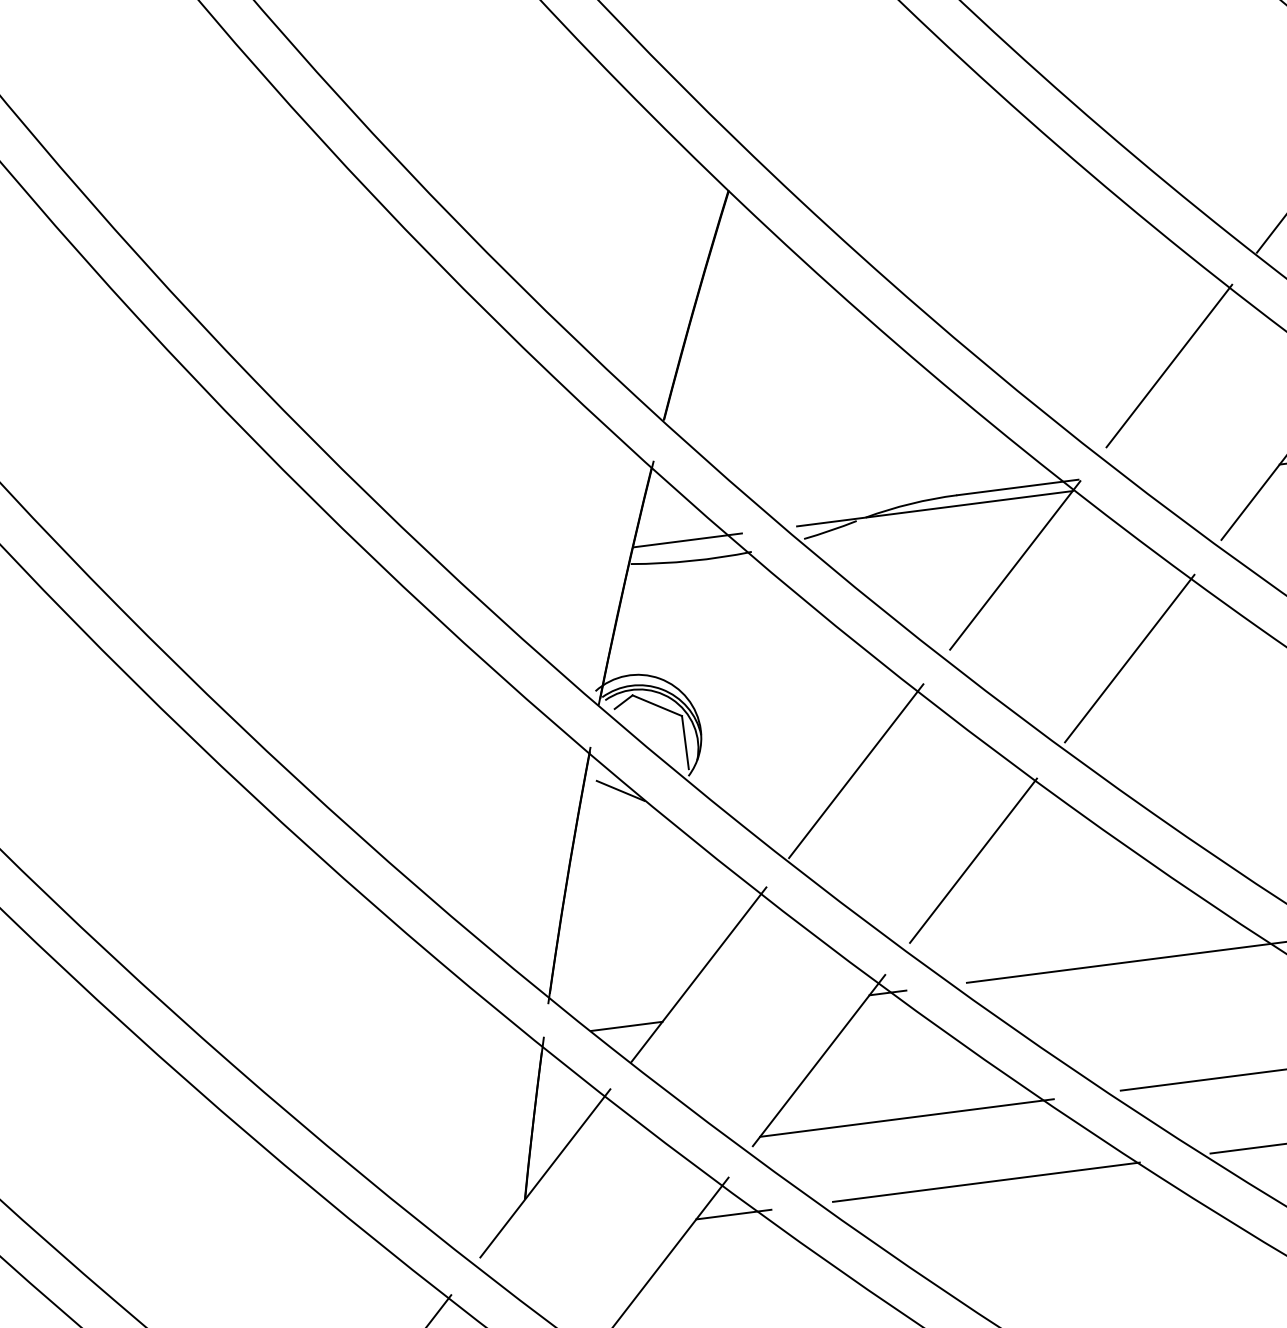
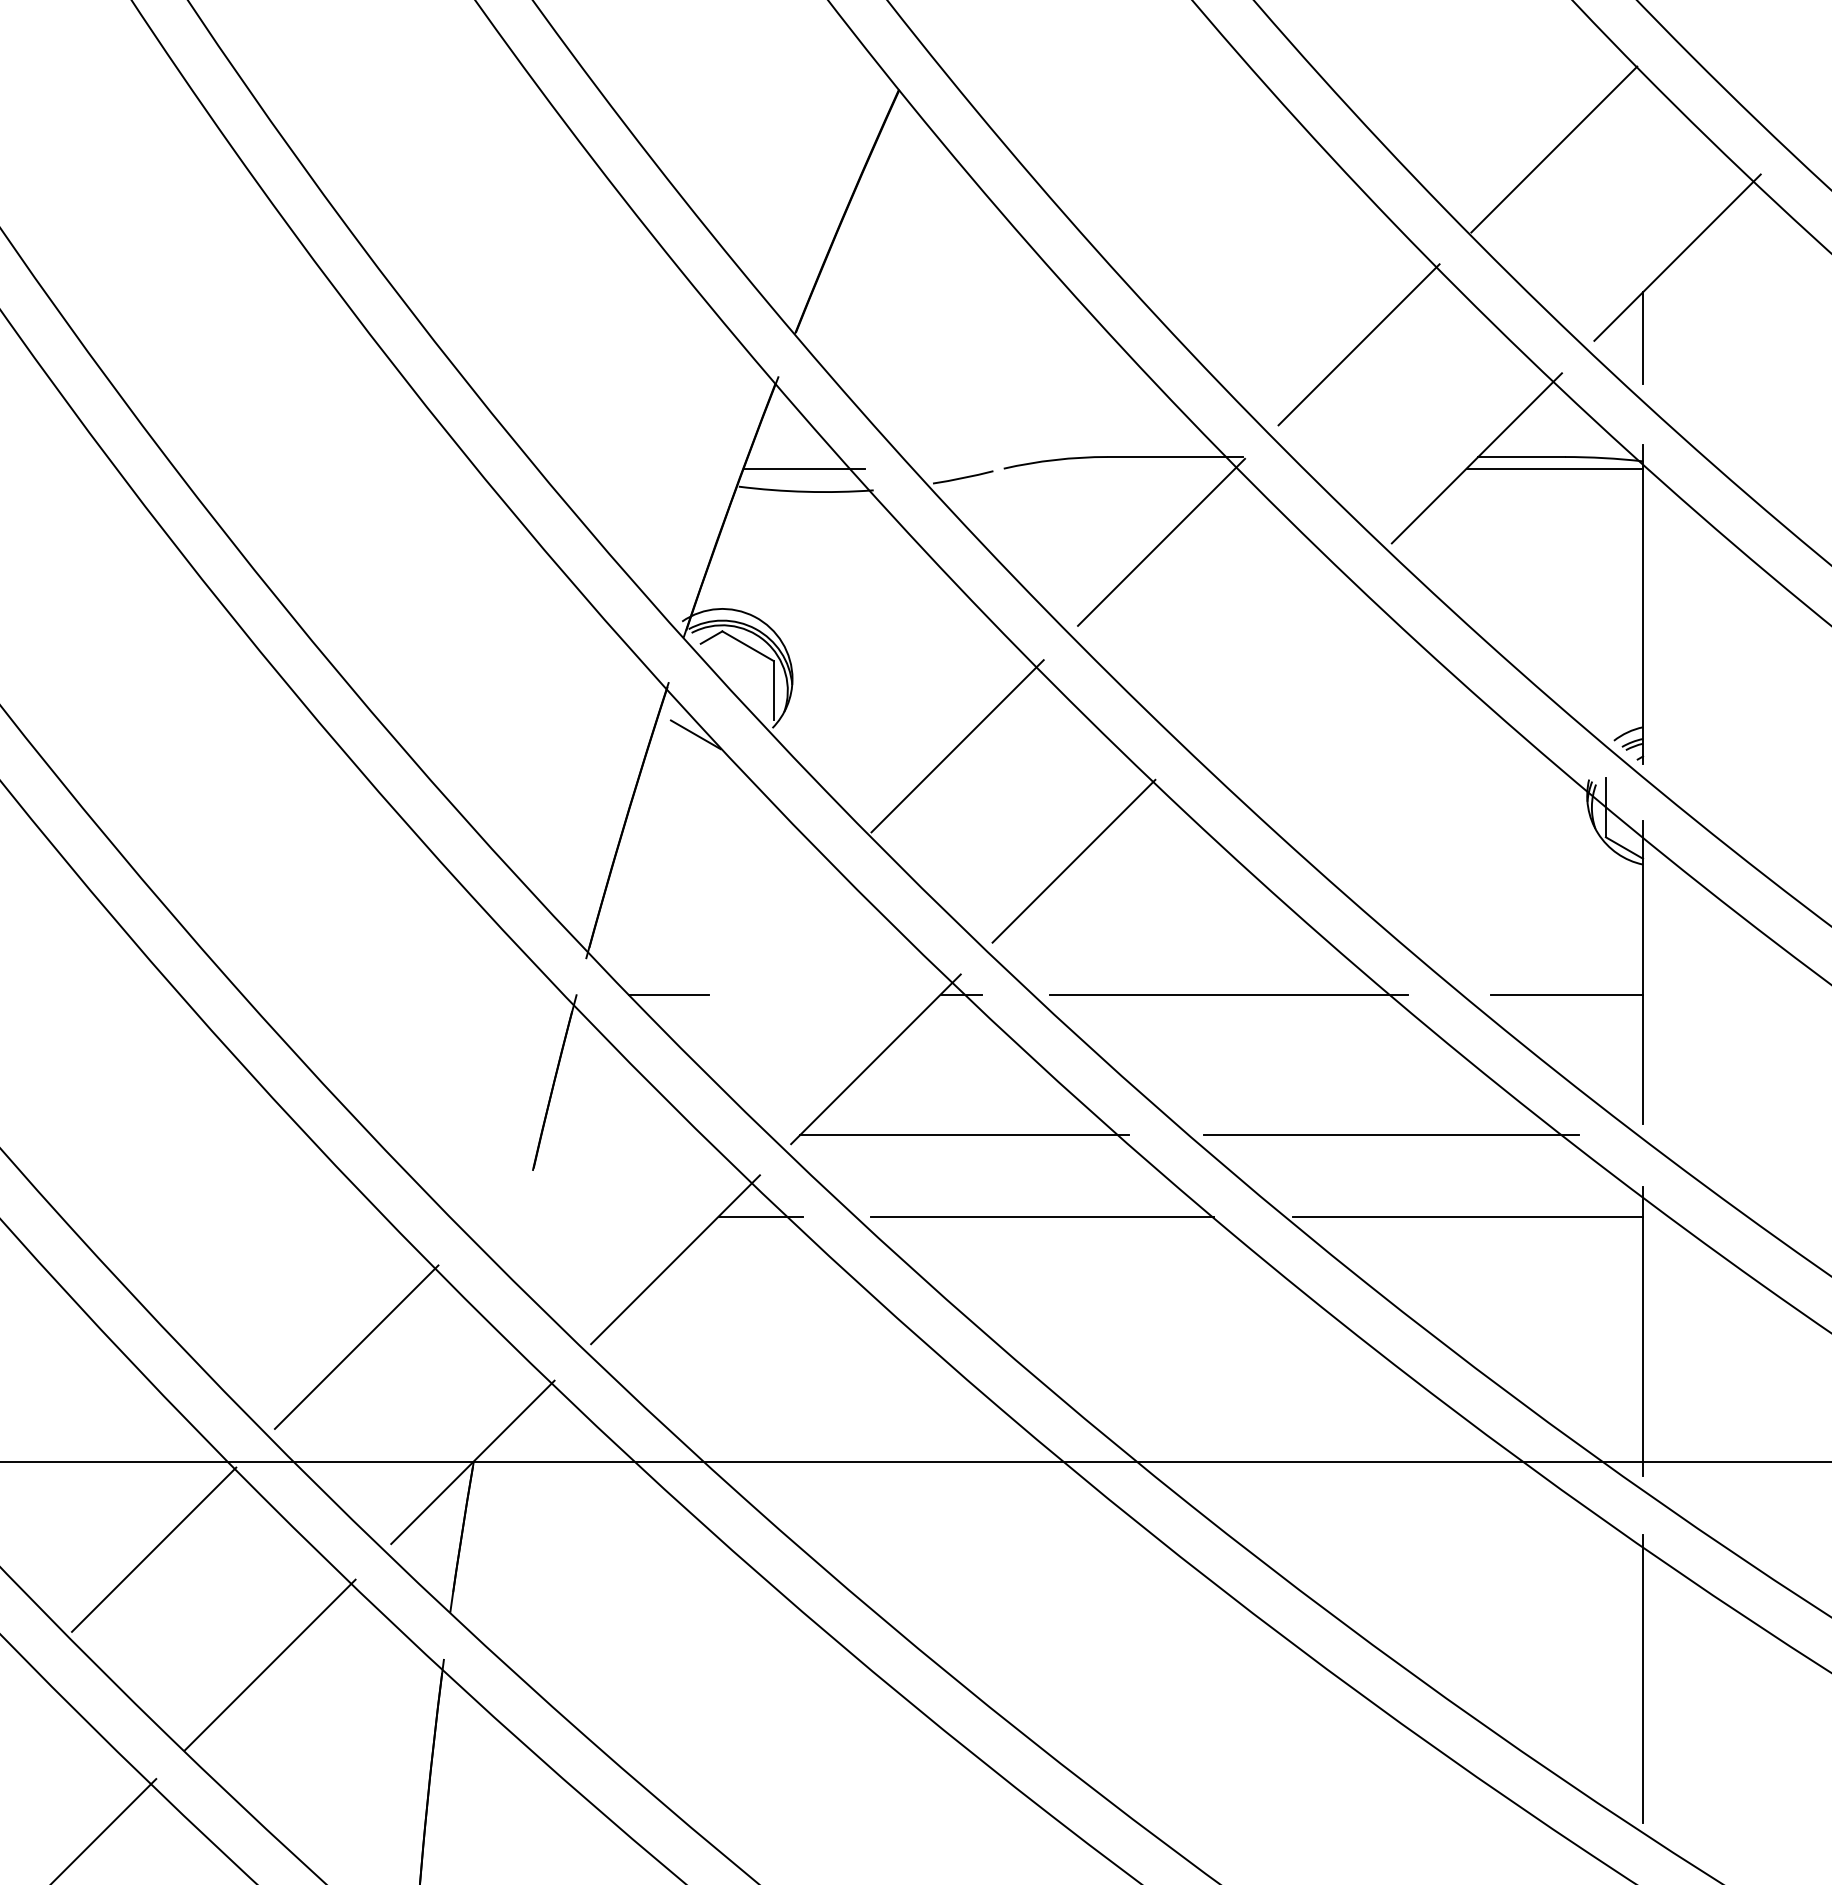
line: (935, 508) -> (1081, 468), removed
line: (1129, 658) -> (1274, 660), removed
line: (698, 974) -> (755, 947), removed
line: (544, 1173) -> (558, 1144), removed

